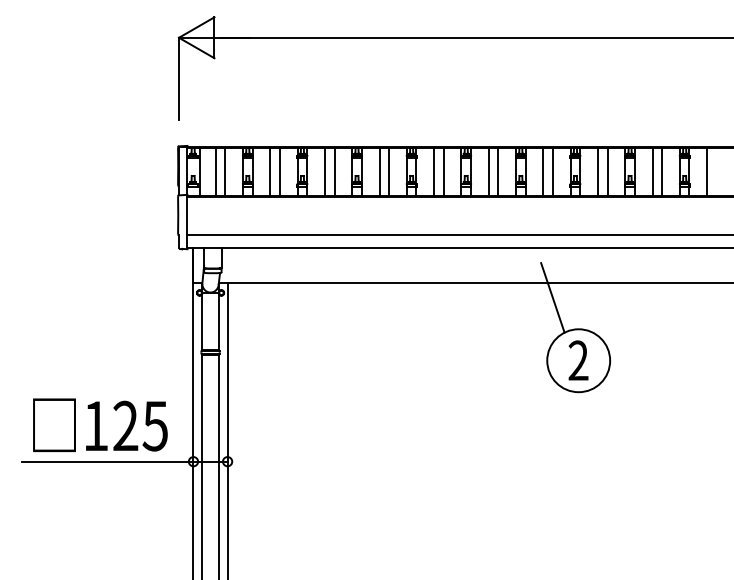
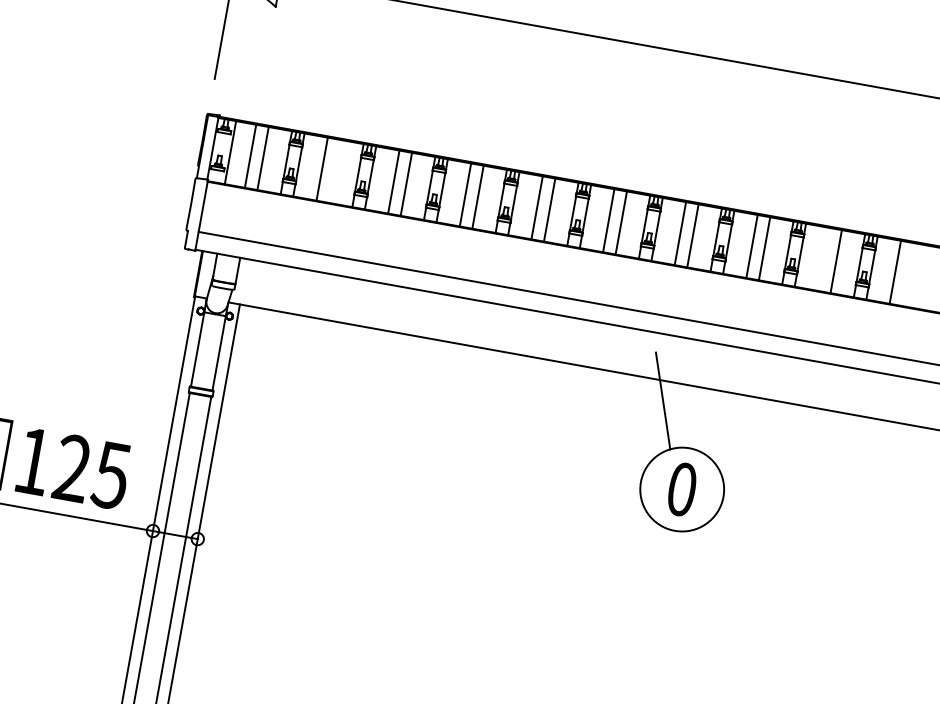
line: (279, 171) -> (334, 170), removed
line: (652, 171) -> (823, 258), removed
text: (578, 360) -> (681, 489), 2 -> 0

